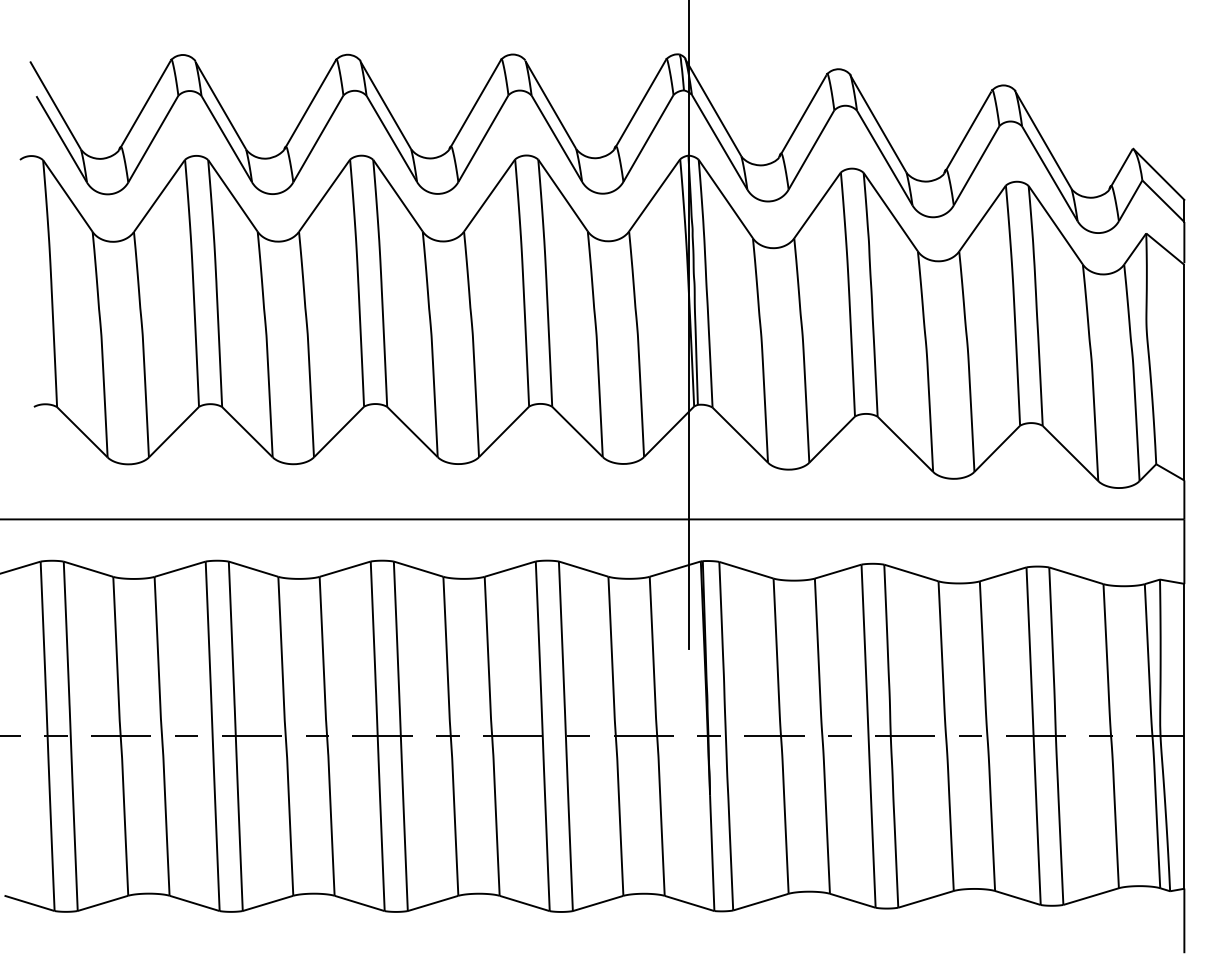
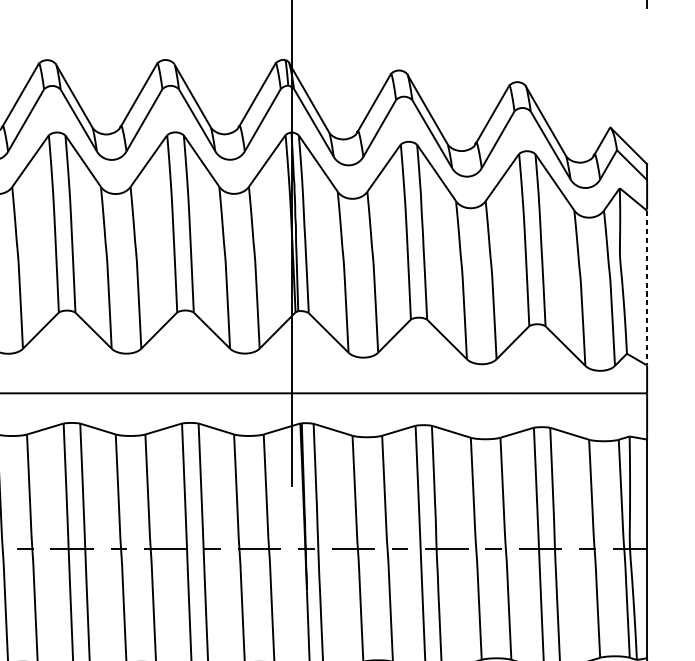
line: (1184, 372) -> (647, 287), solid -> dashed

